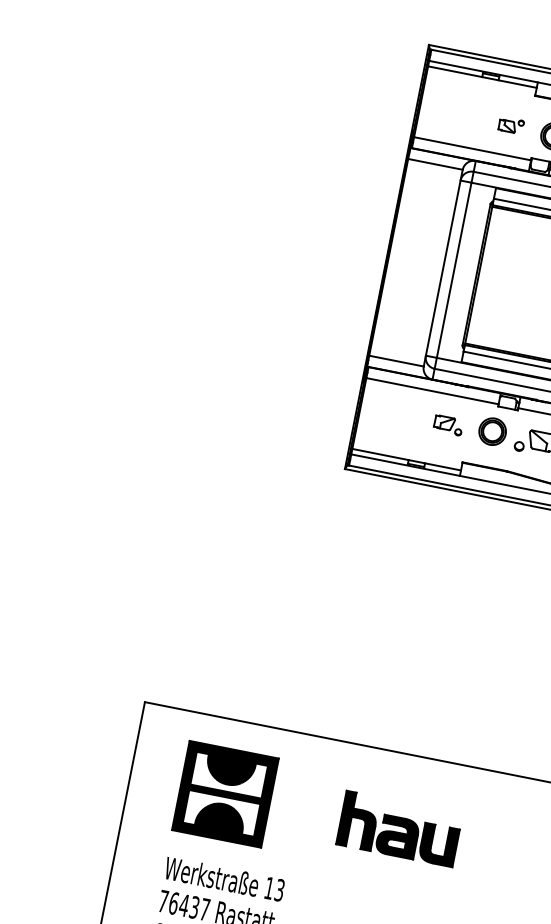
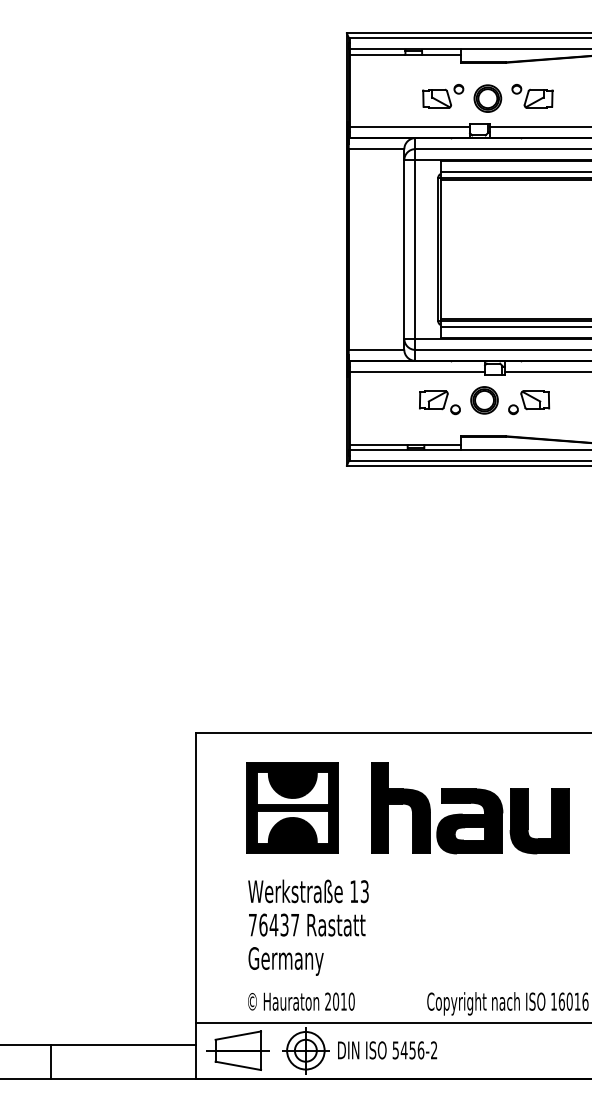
part: (511, 125) -> (443, 96), size x1.67
part: (448, 425) -> (439, 402), size x1.43
part: (399, 829) -> (470, 808), size x1.67

